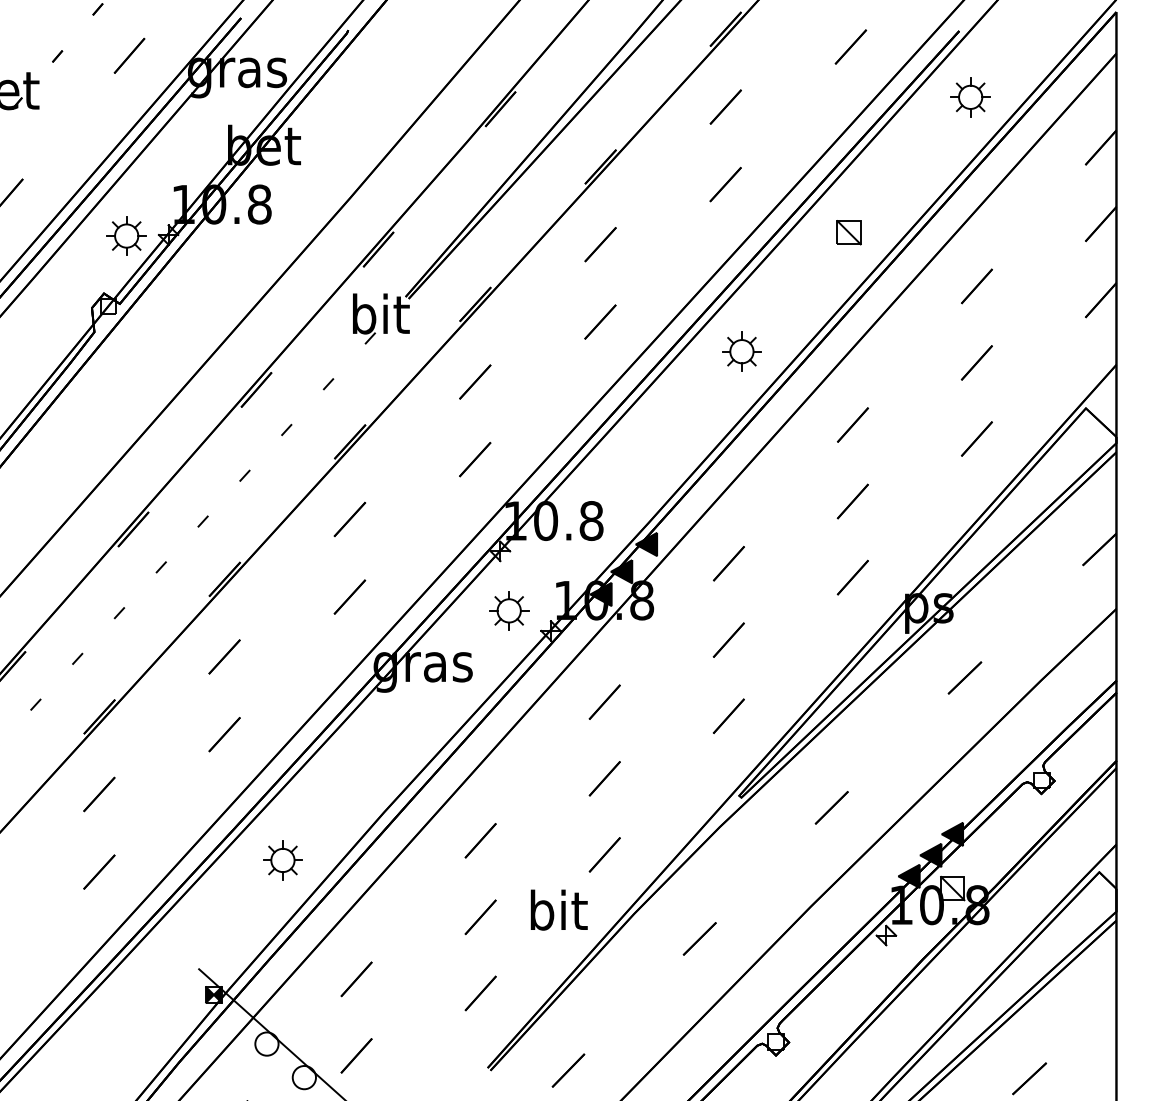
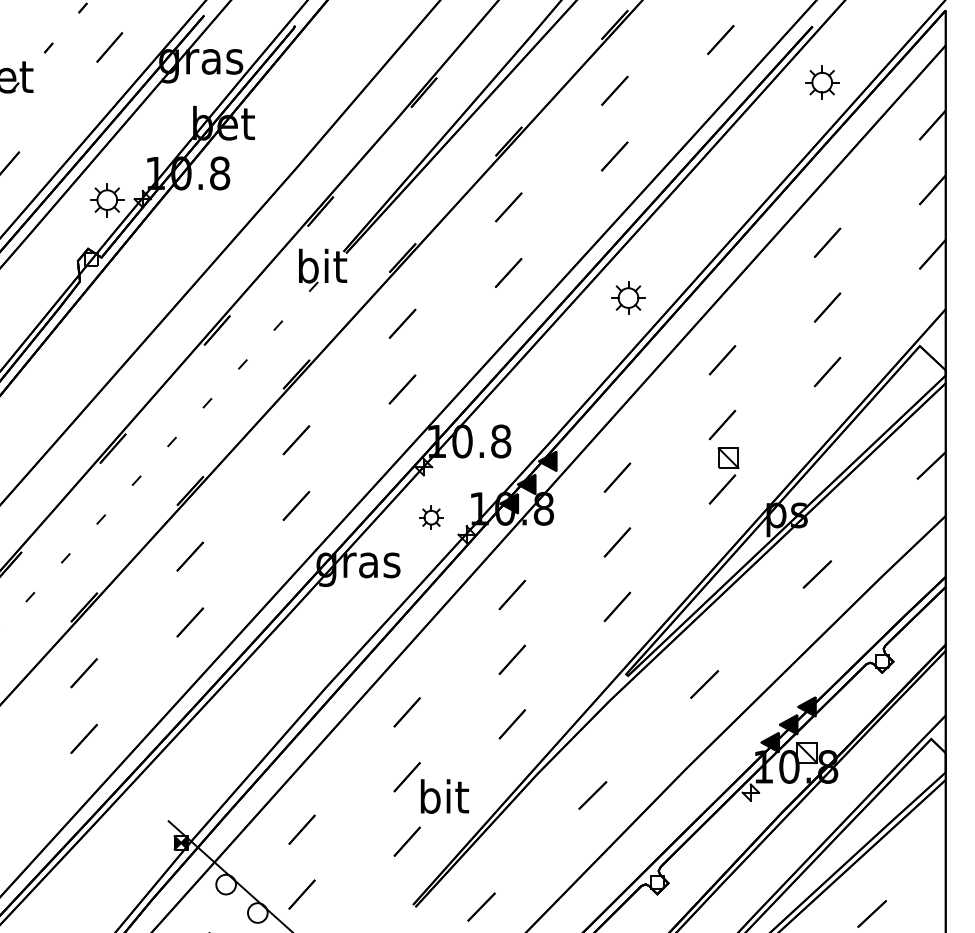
part: (848, 232) -> (728, 458), moved
part: (509, 610) -> (431, 517), size x0.7
part: (282, 860) -> (239, 729), removed
text: (558, 909) -> (444, 796), moved

